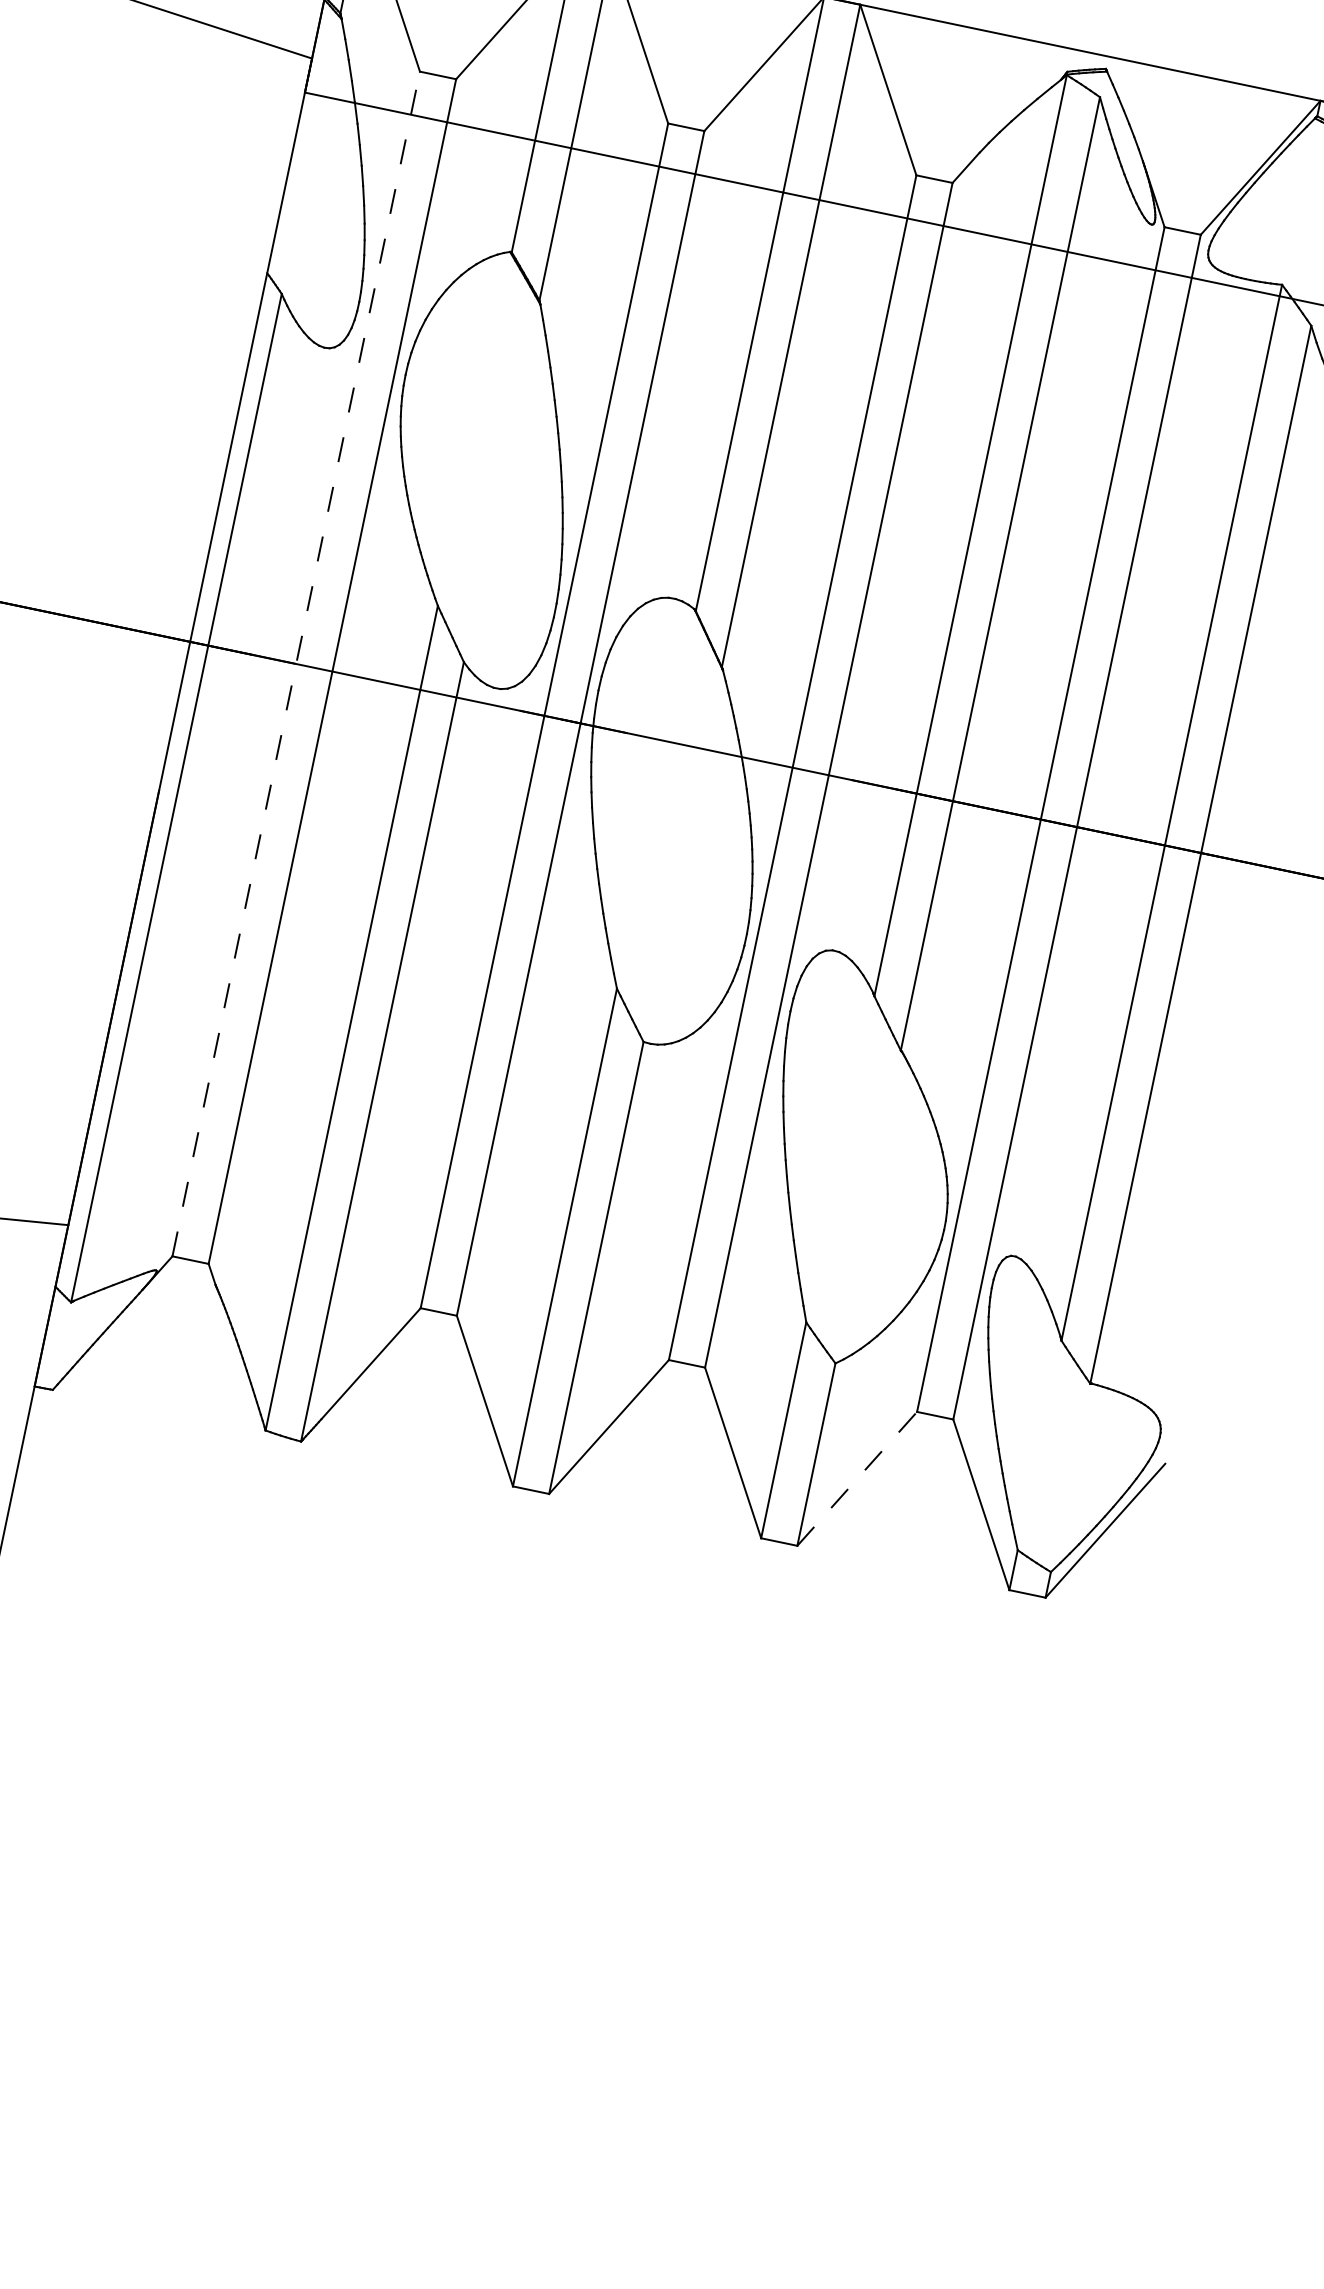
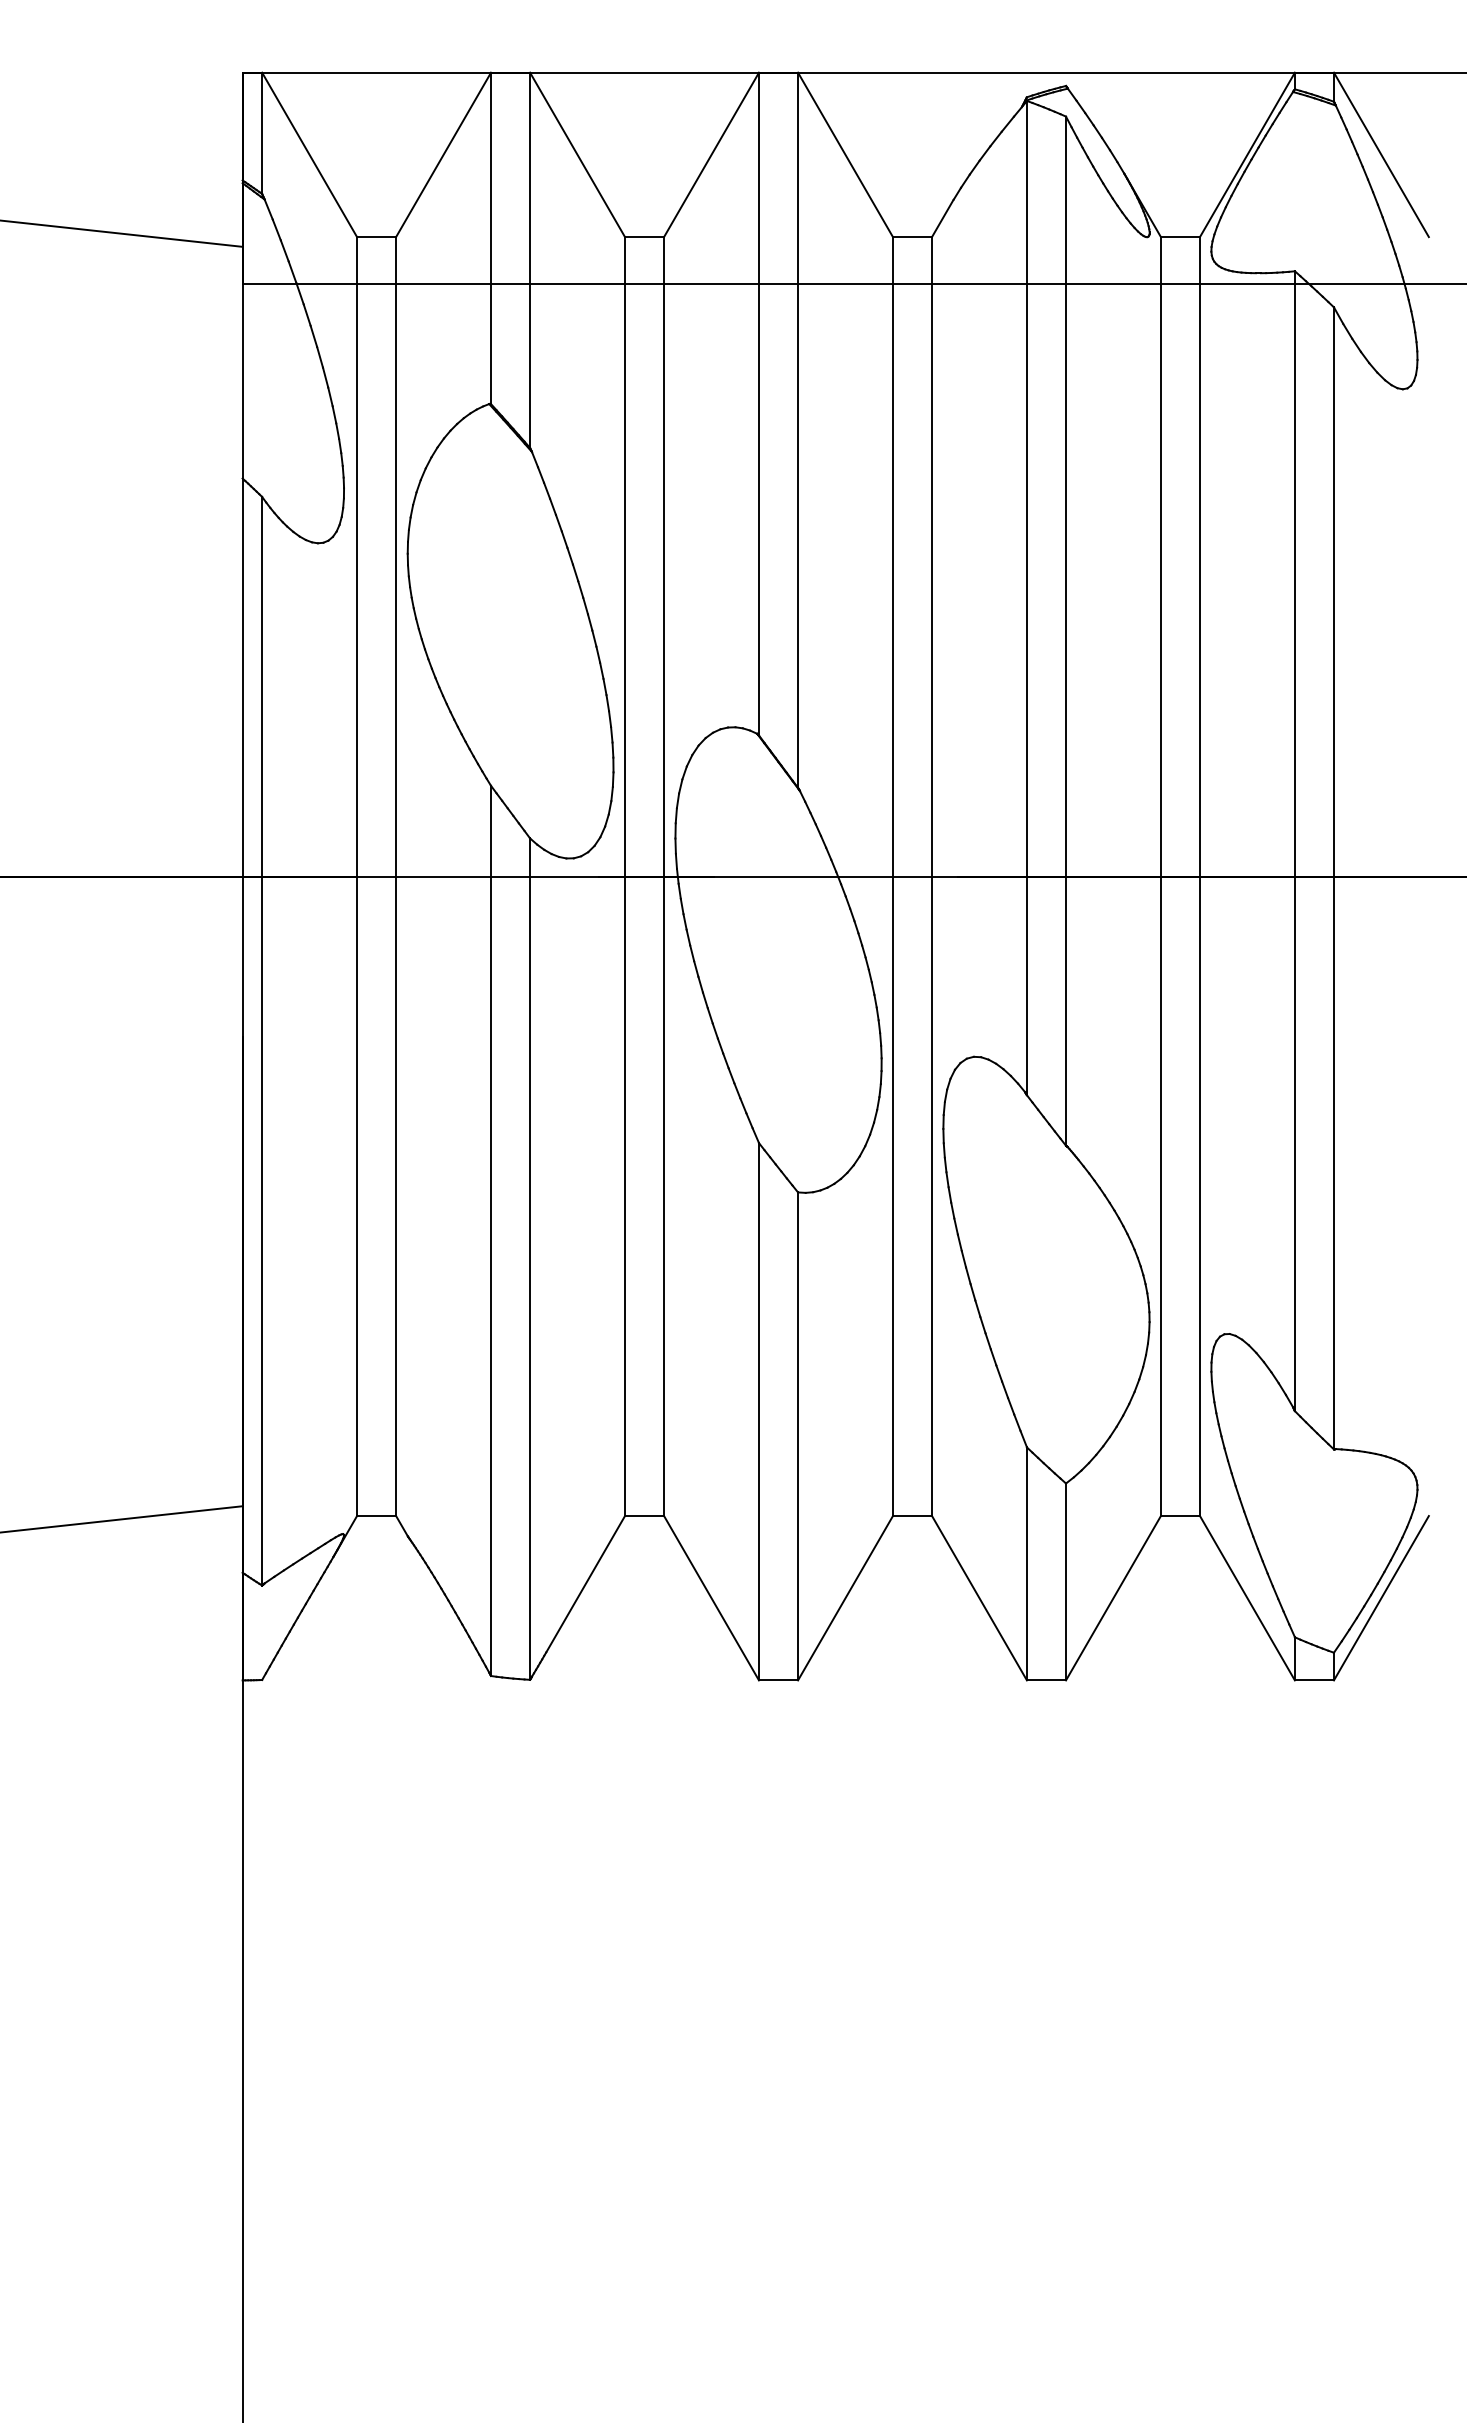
line: (296, 664) -> (357, 876), dashed -> solid
line: (857, 1479) -> (1113, 1598), dashed -> solid

